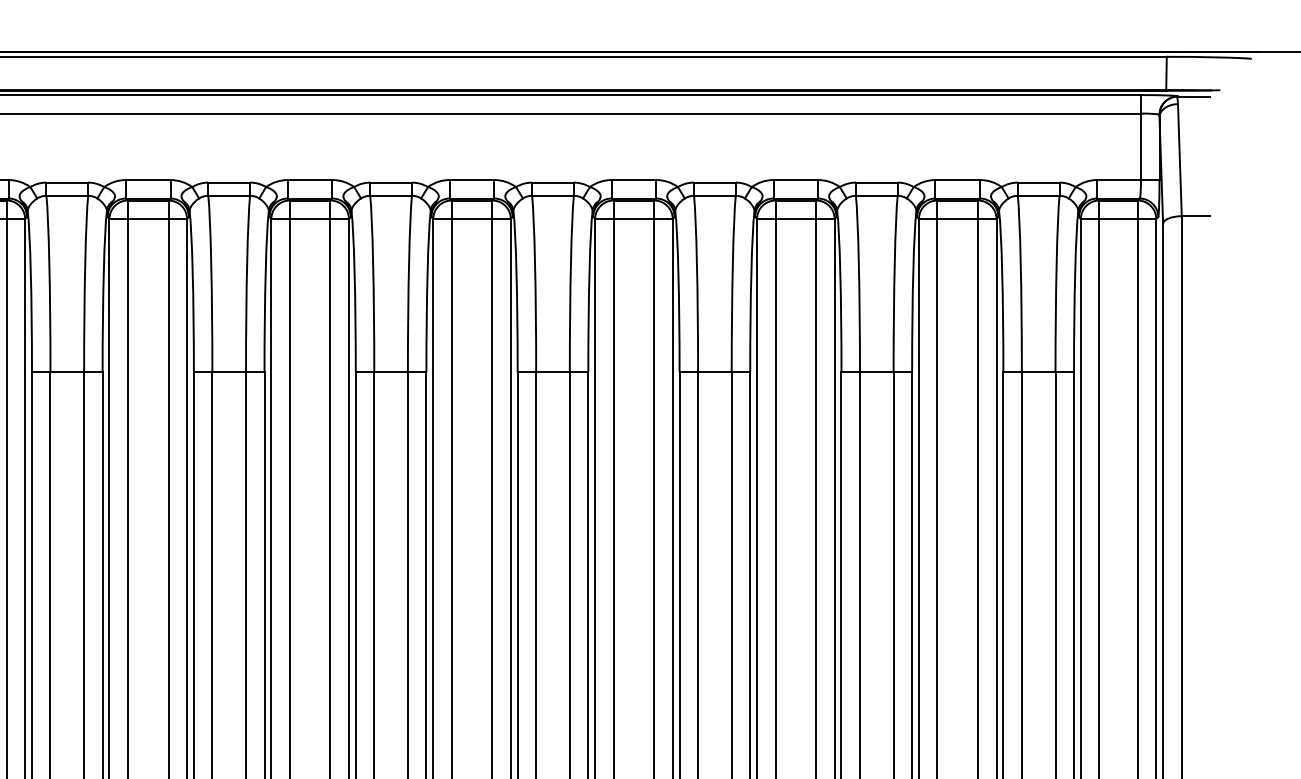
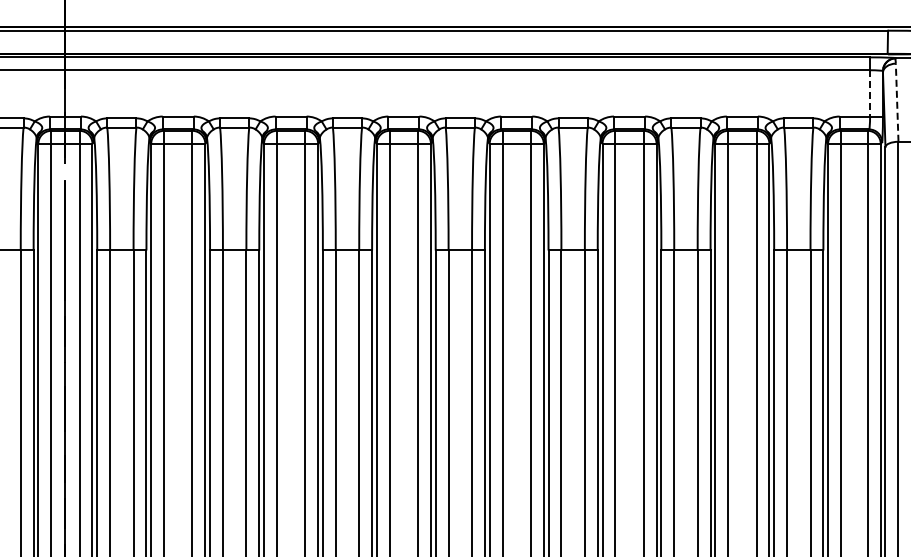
line: (1141, 146) -> (870, 93), solid -> dashed
line: (1180, 159) -> (897, 102), solid -> dashed

